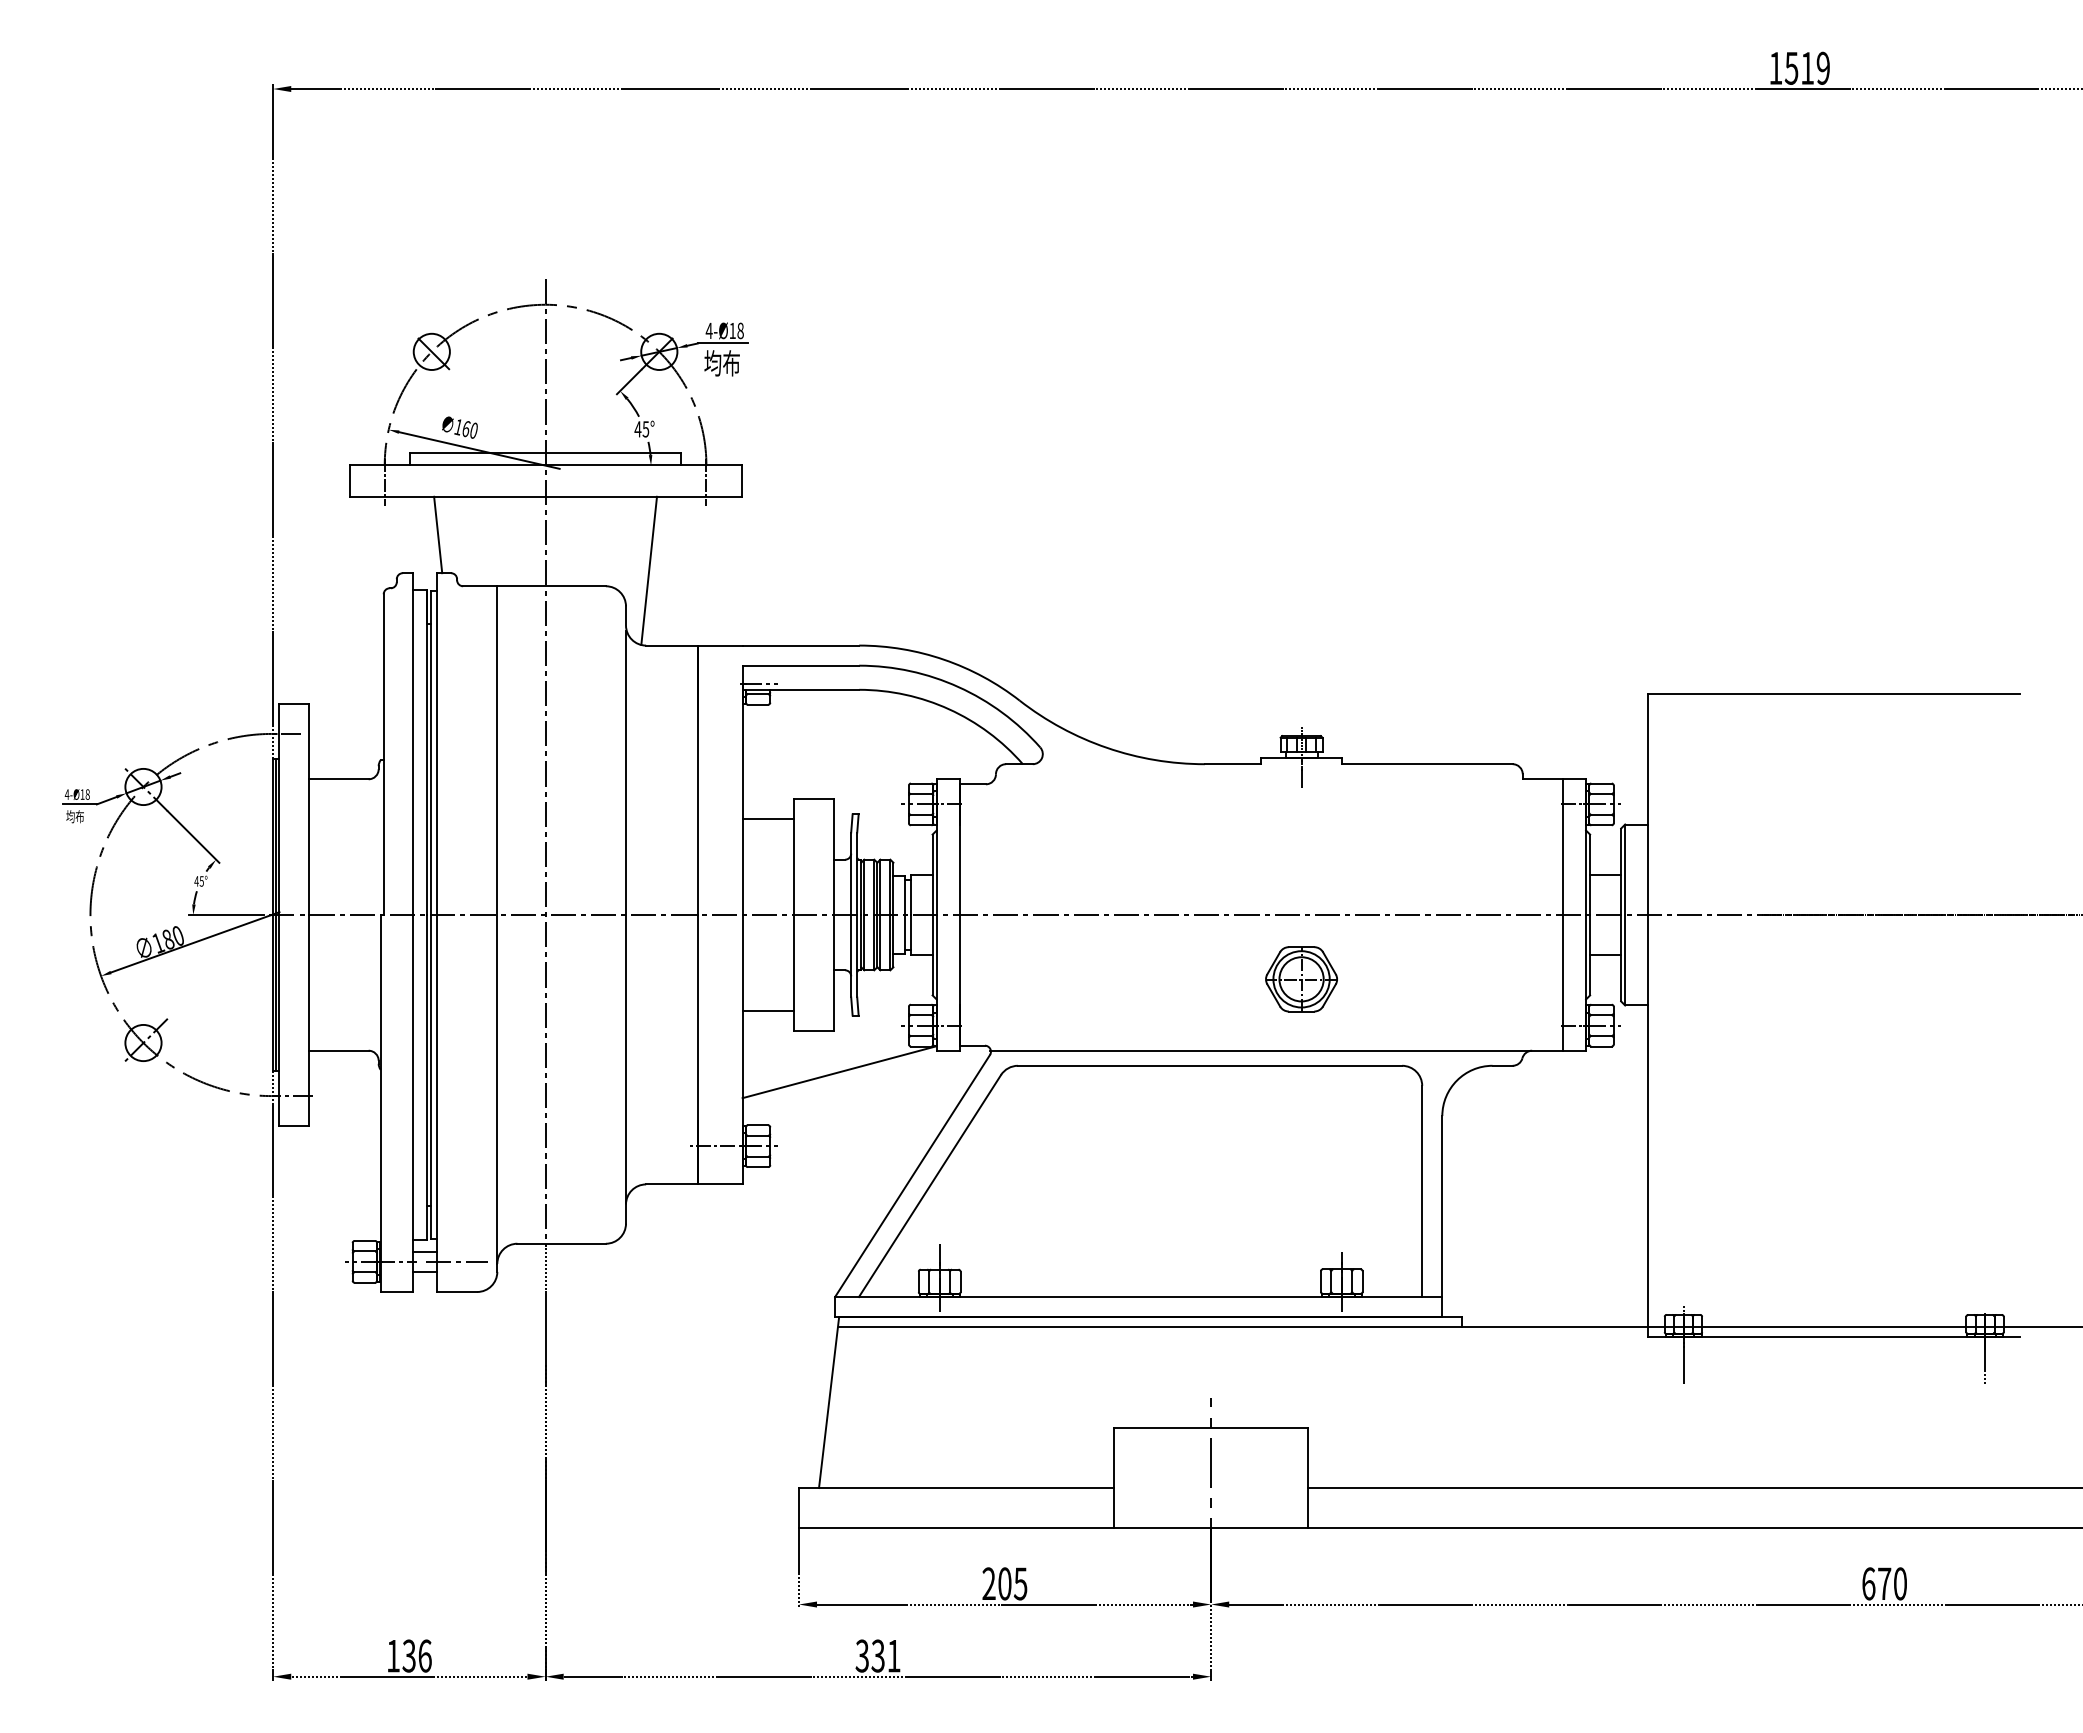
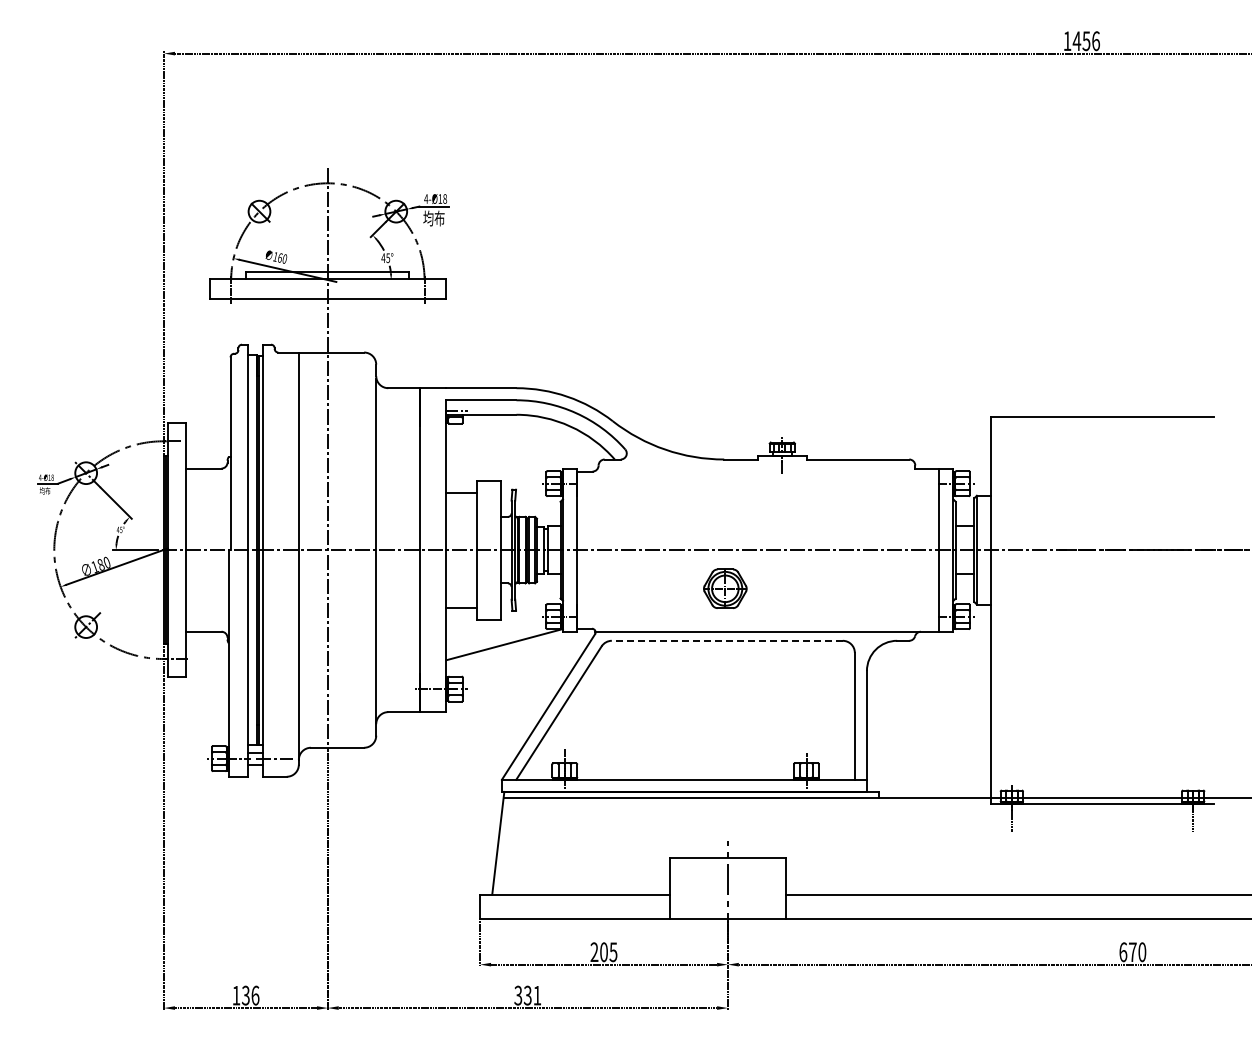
text: (1805, 68) -> (1085, 41), 1519 -> 1456
line: (436, 534) -> (262, 321), removed
line: (648, 569) -> (389, 342), removed
part: (1301, 978) -> (725, 588), moved
line: (1208, 1065) -> (726, 640), solid -> dashed

